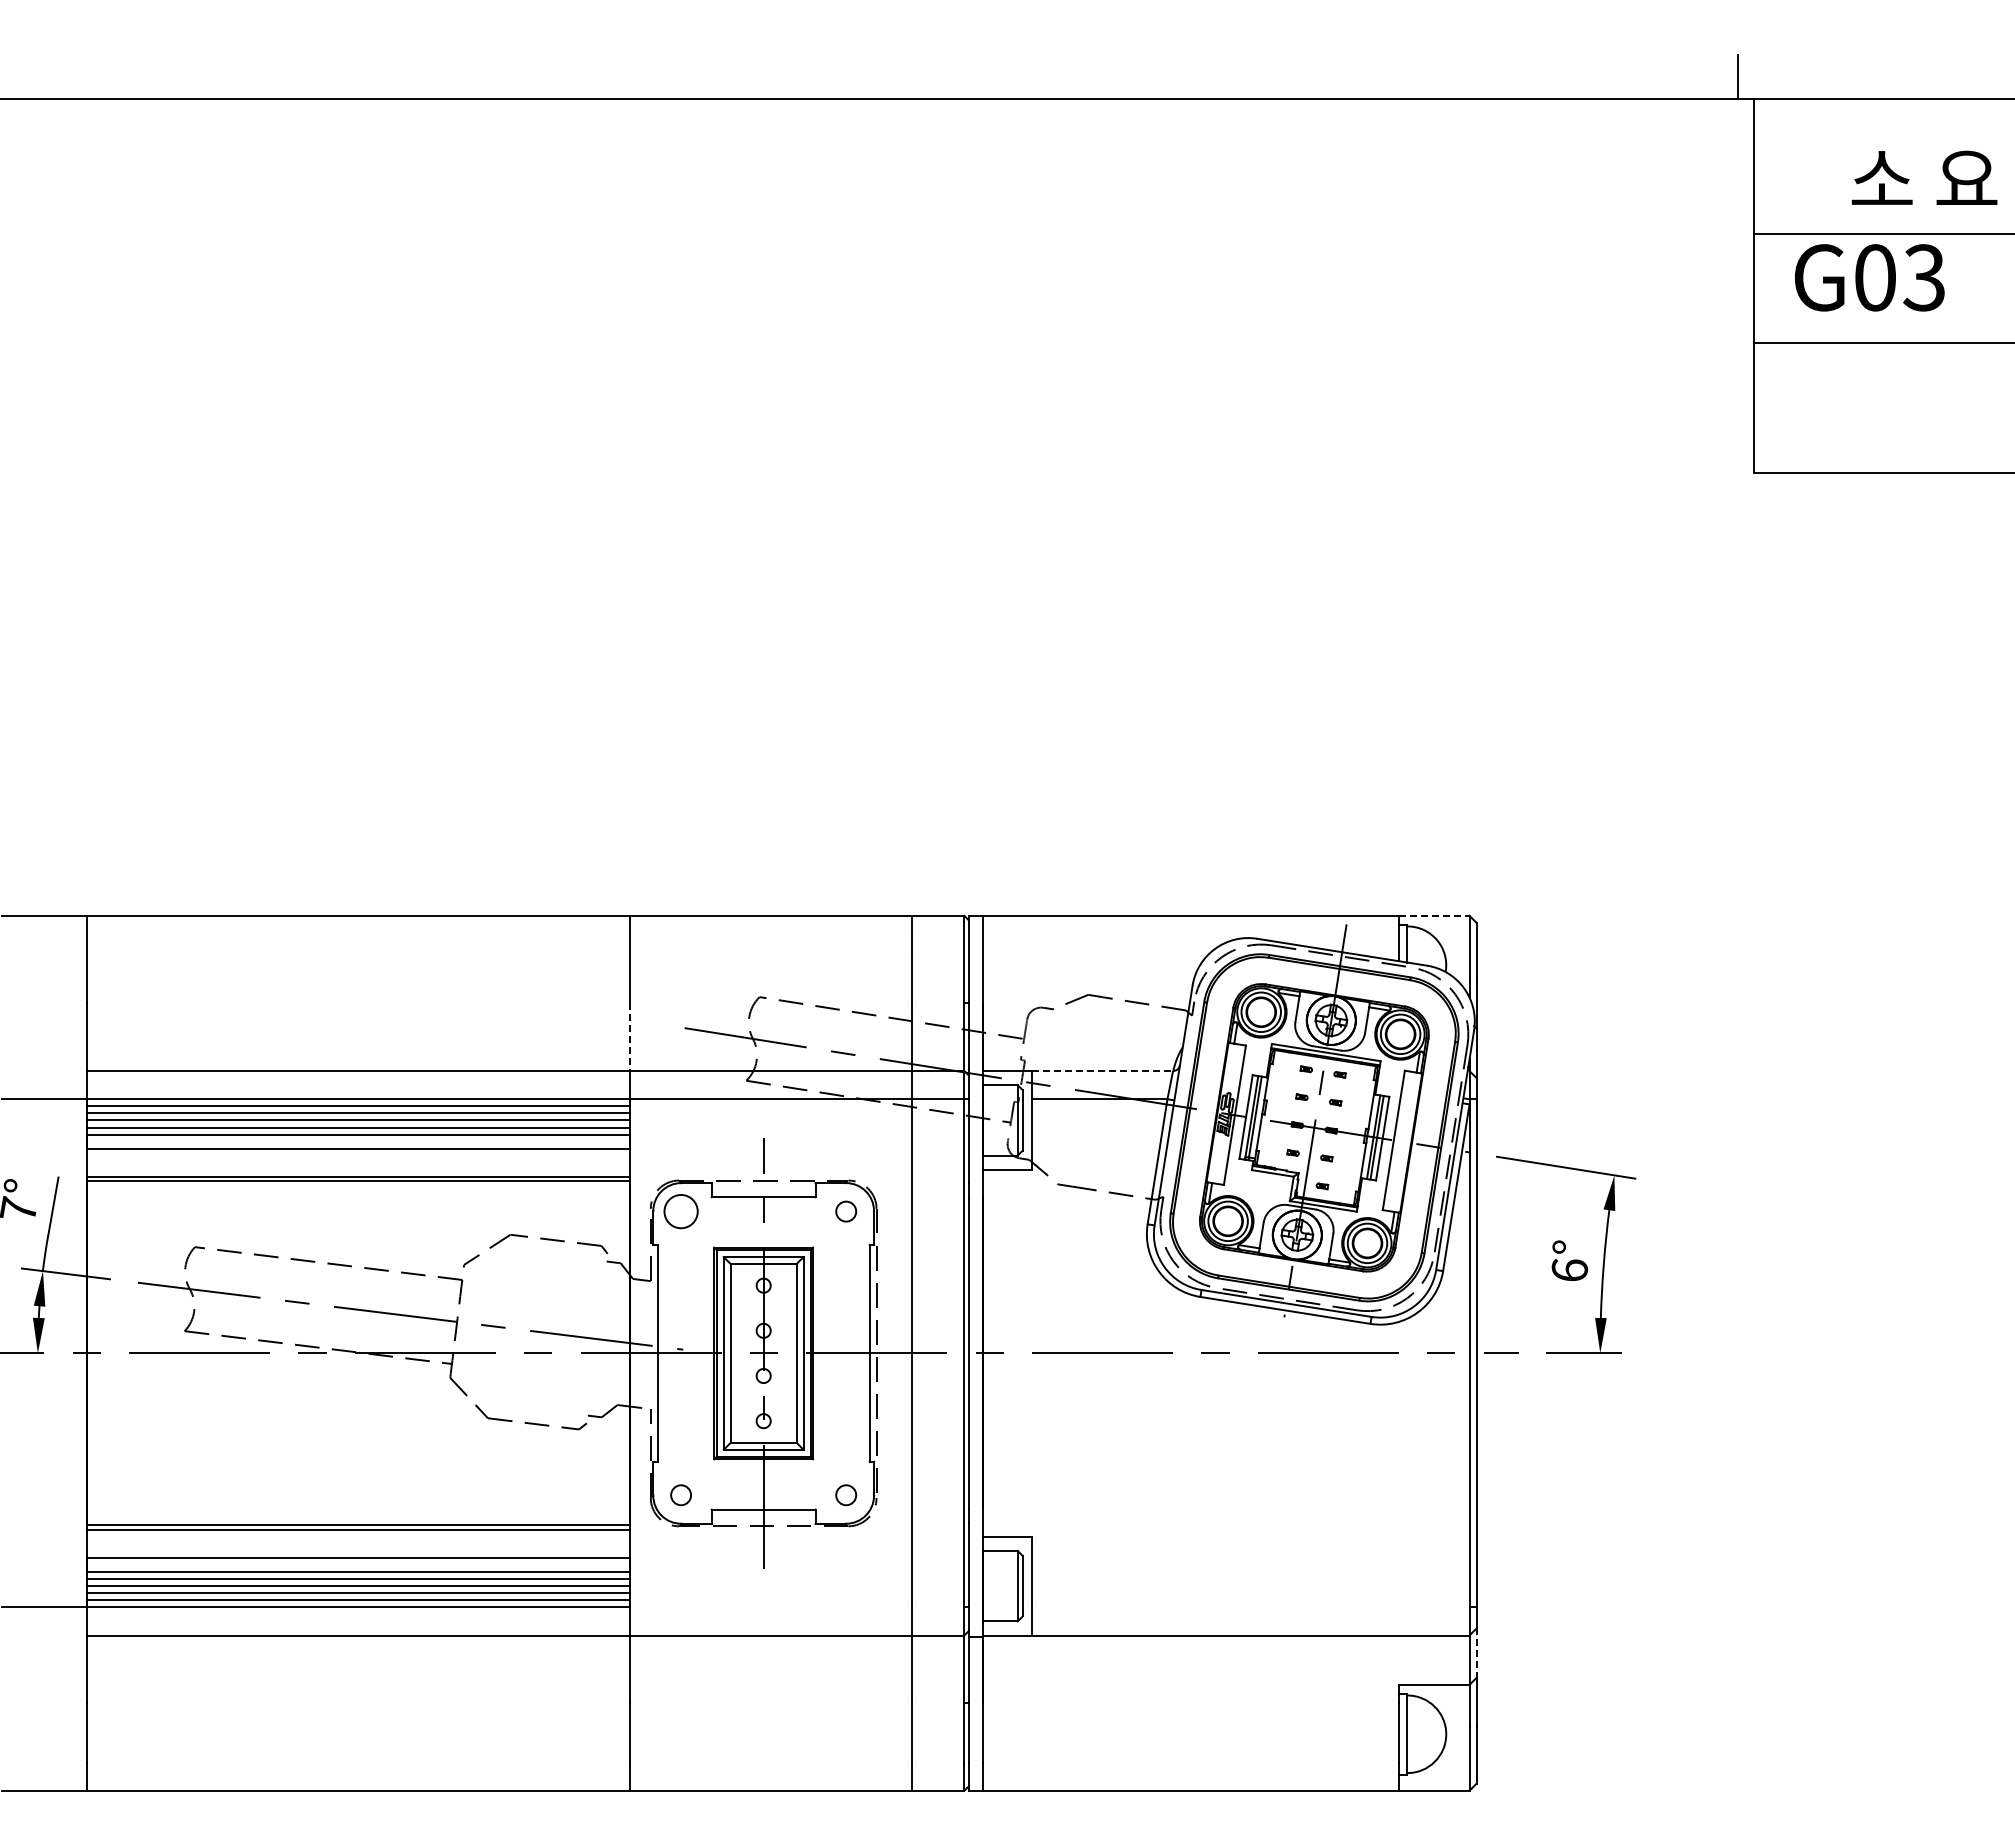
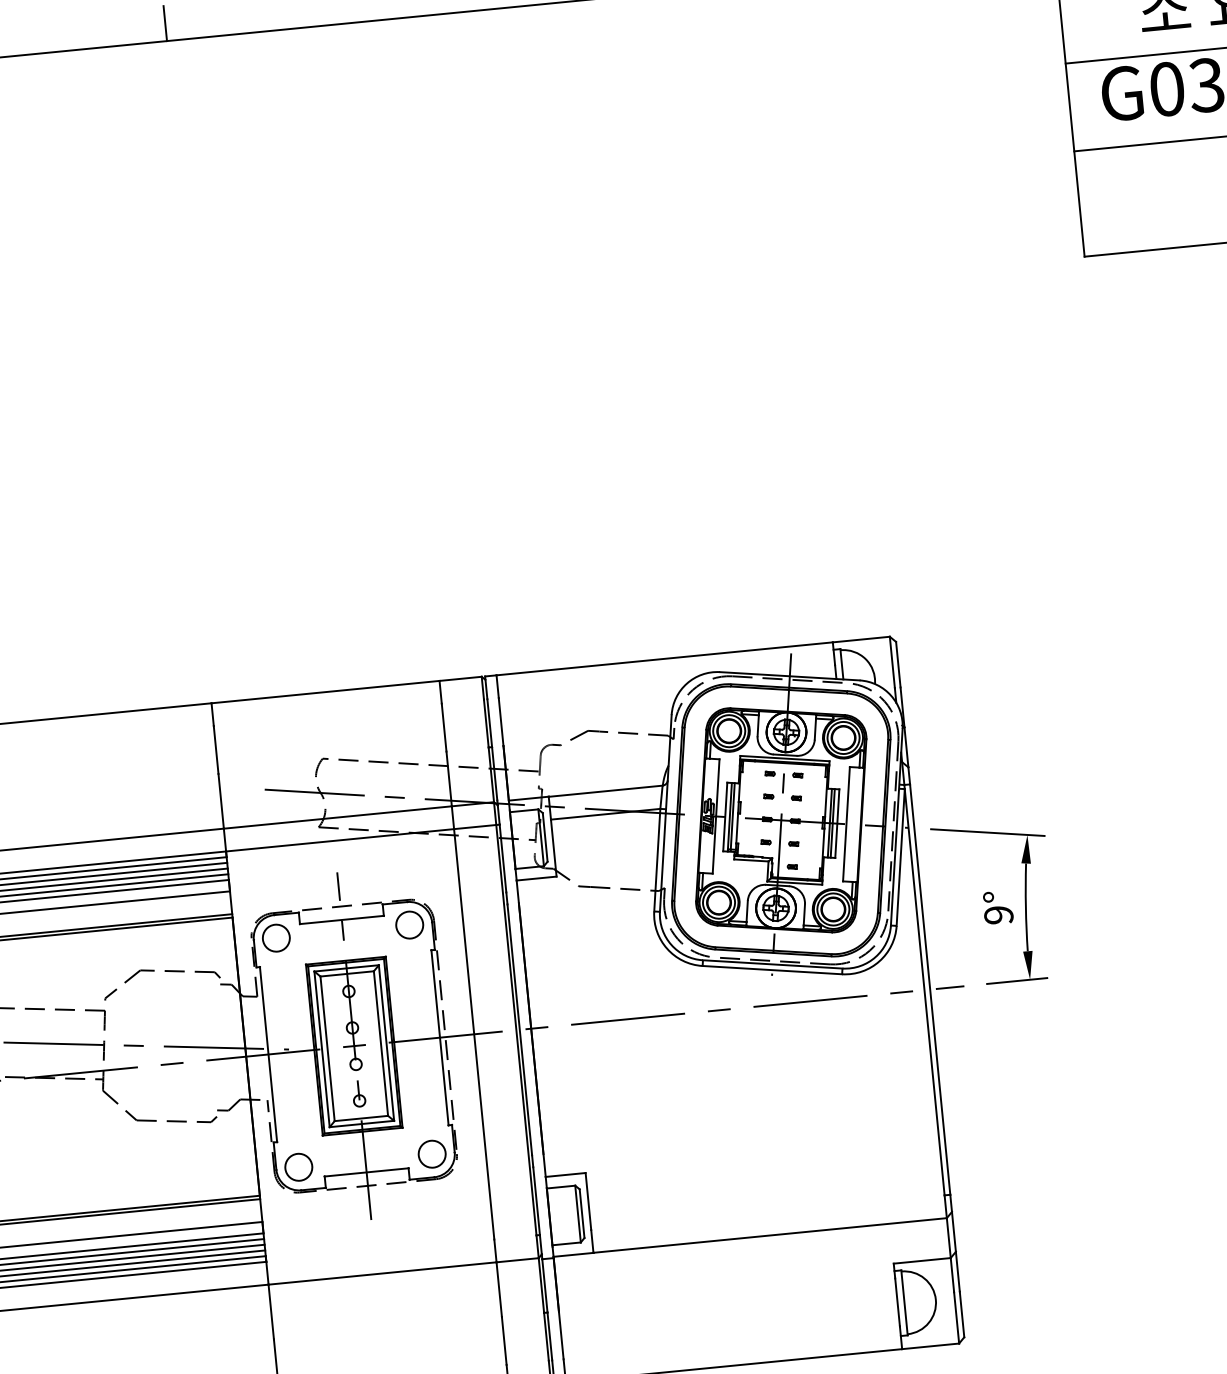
line: (654, 76) -> (164, 23), added
line: (1434, 915) -> (861, 639), dashed -> solid
line: (629, 1037) -> (220, 801), dashed -> solid
line: (1103, 1071) -> (606, 791), dashed -> solid
circle: (845, 1211) -> (409, 925), size x1.67
text: (1569, 1269) -> (998, 914), 6° -> 9°
circle: (680, 1494) -> (298, 1166), size x1.67
circle: (845, 1494) -> (431, 1153), size x1.67
line: (1476, 1653) -> (953, 1232), dashed -> solid

